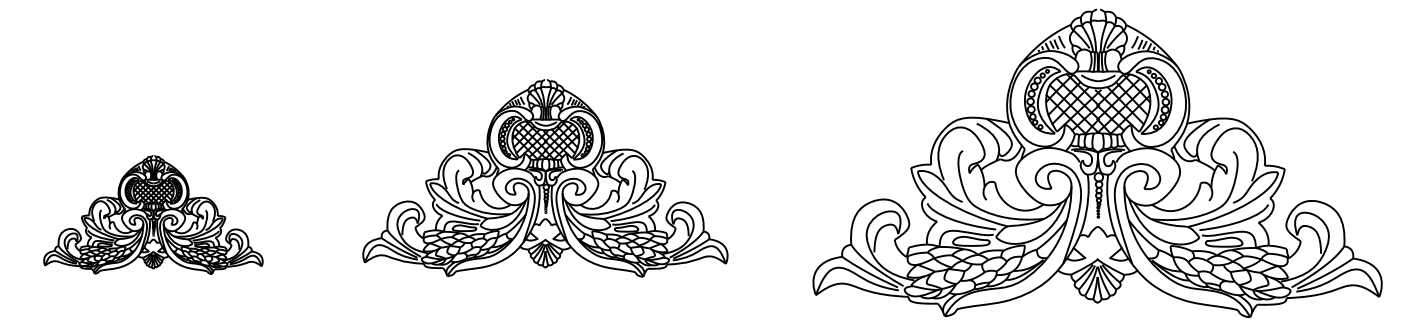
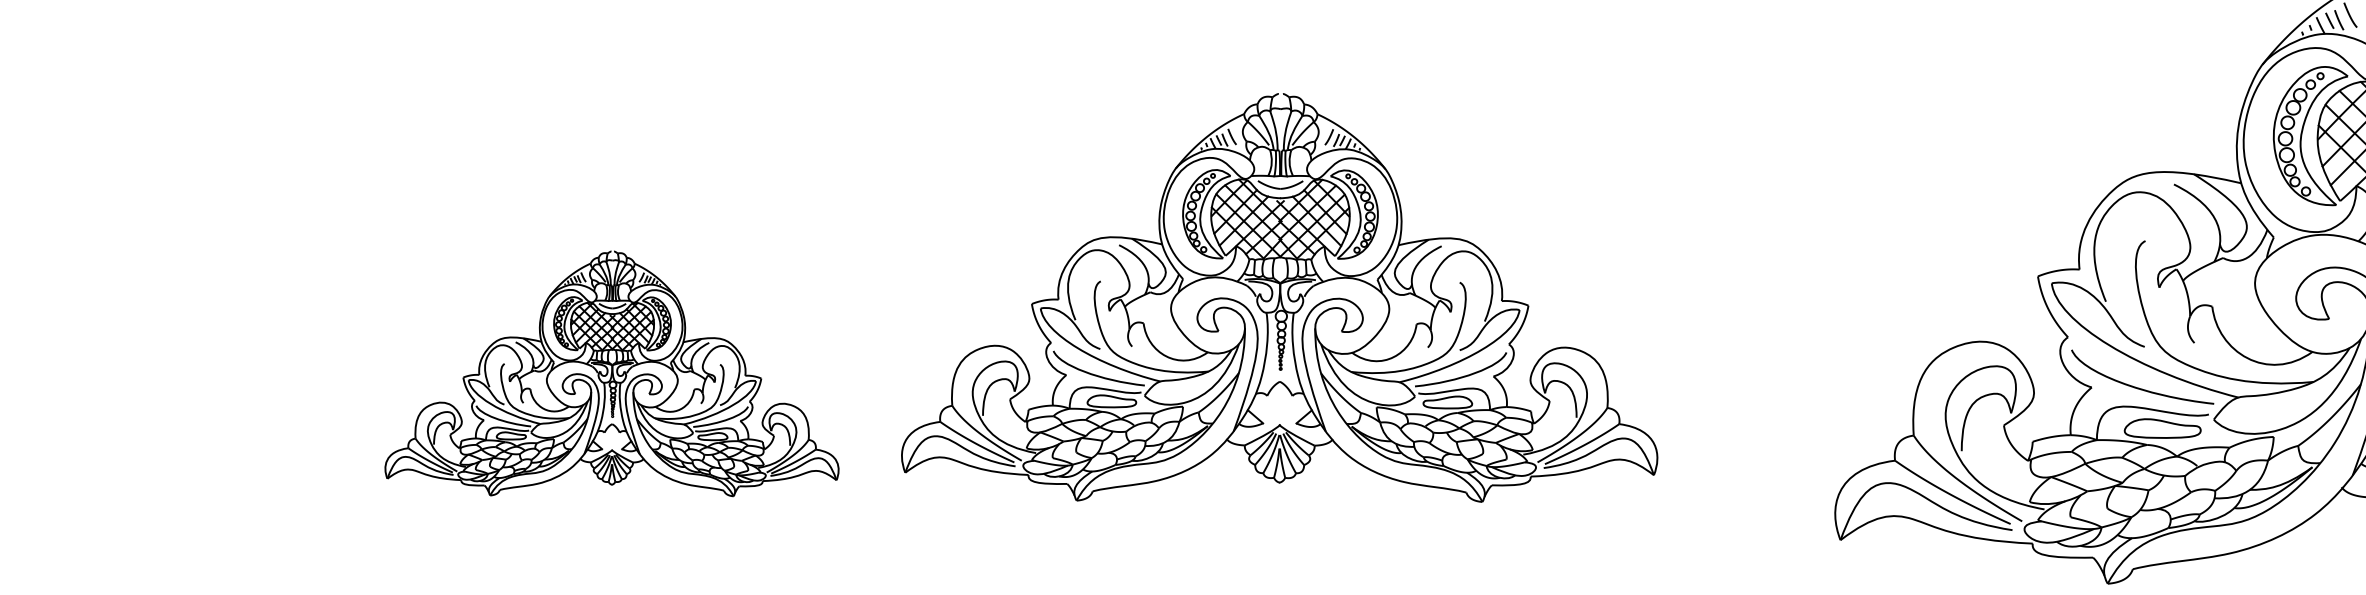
part: (153, 214) -> (612, 372), moved

